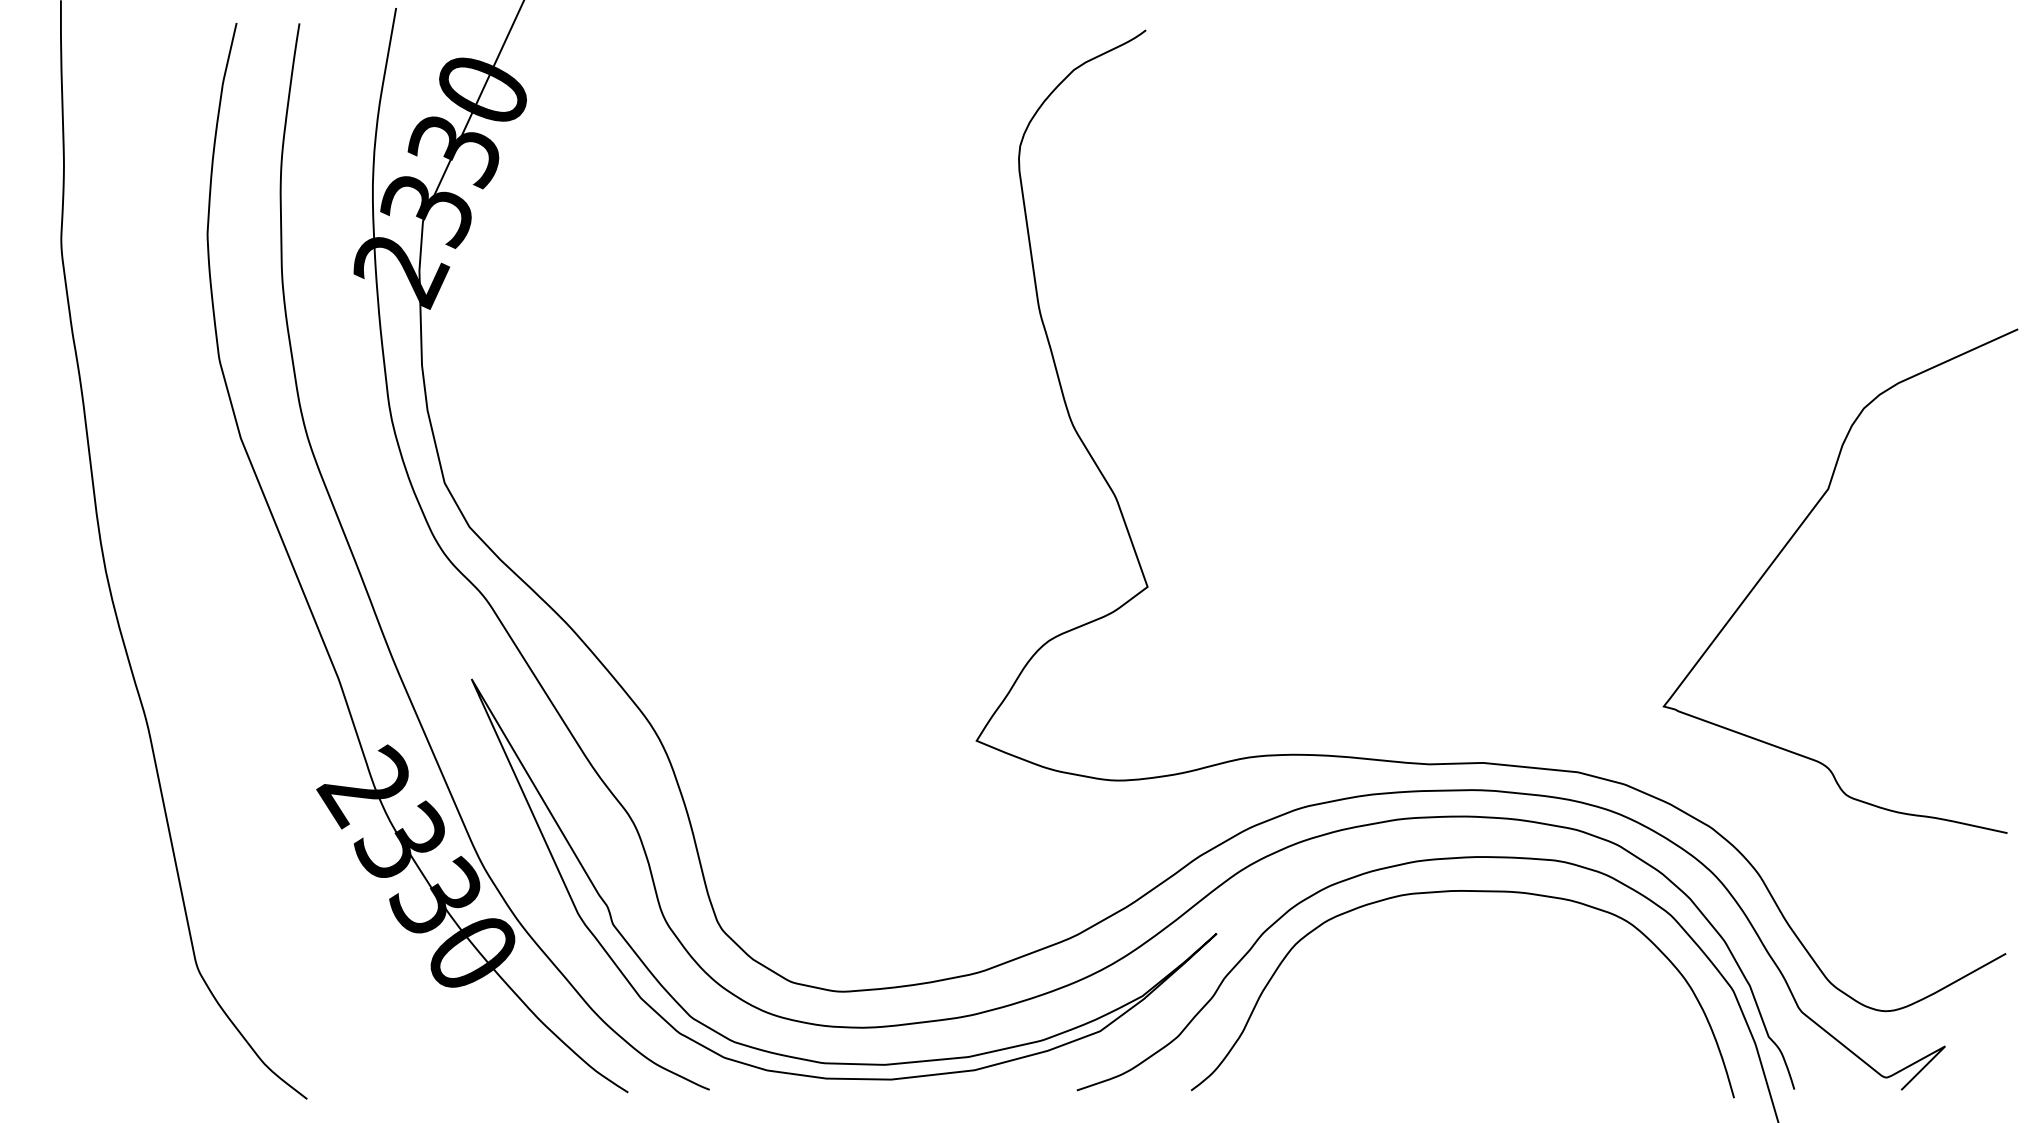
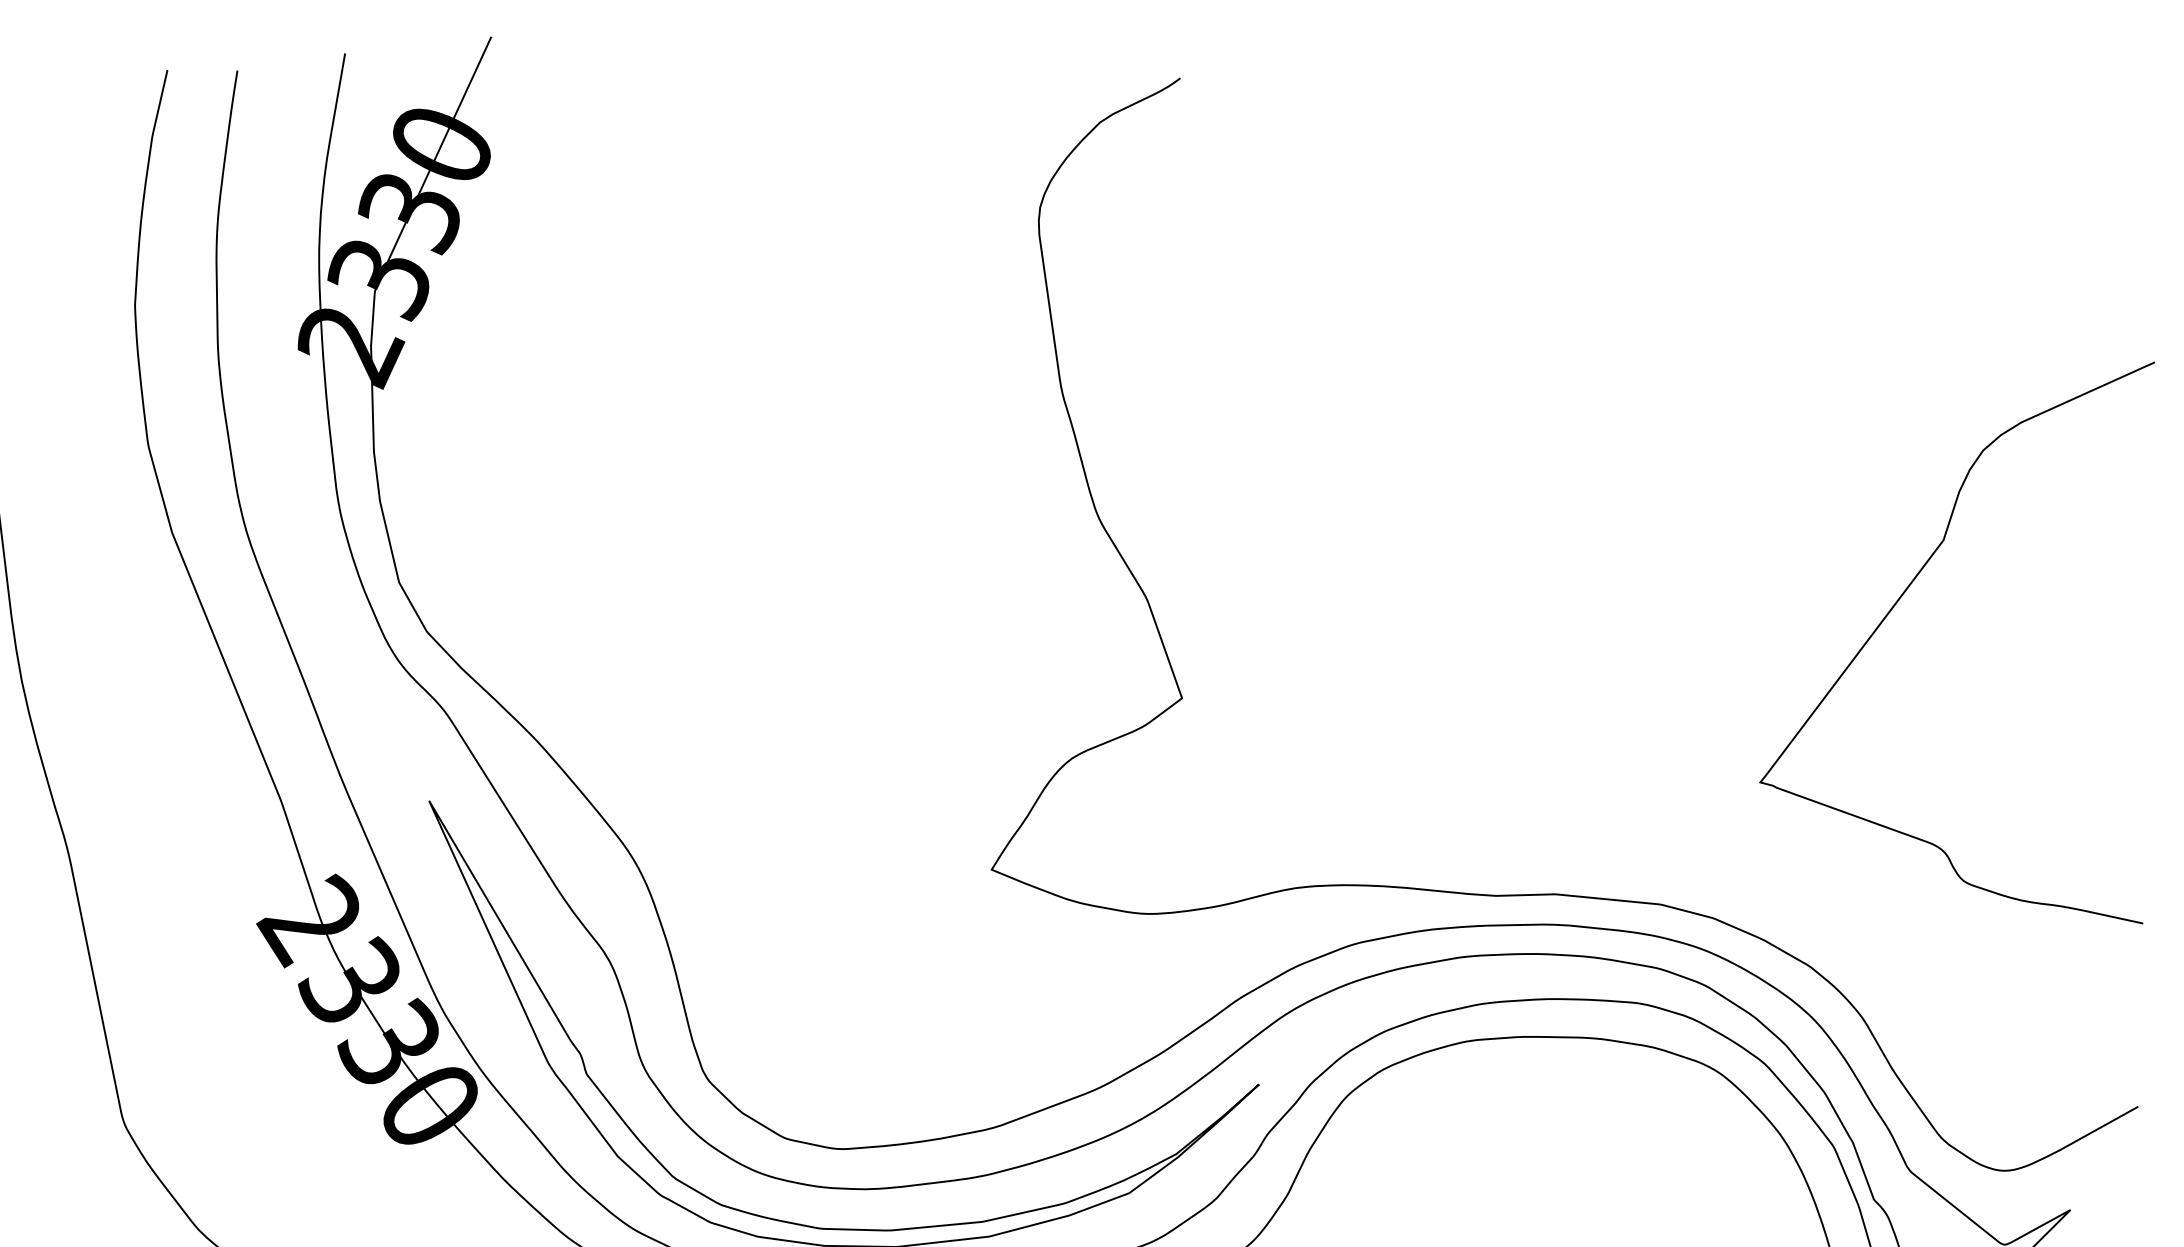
curve: (1789, 542) -> (1900, 599), moved

